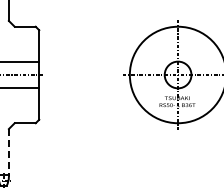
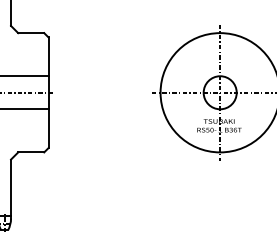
line: (8, 152) -> (10, 188), dashed -> solid

